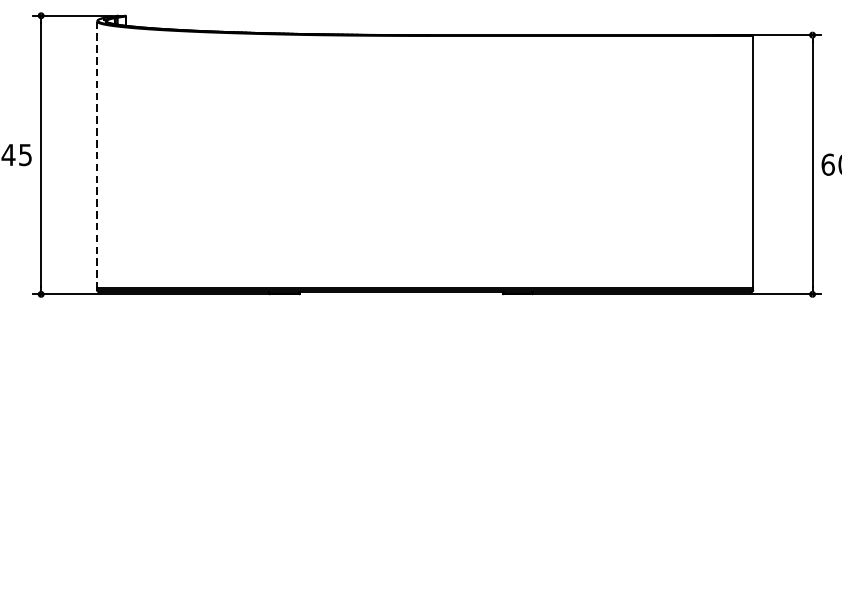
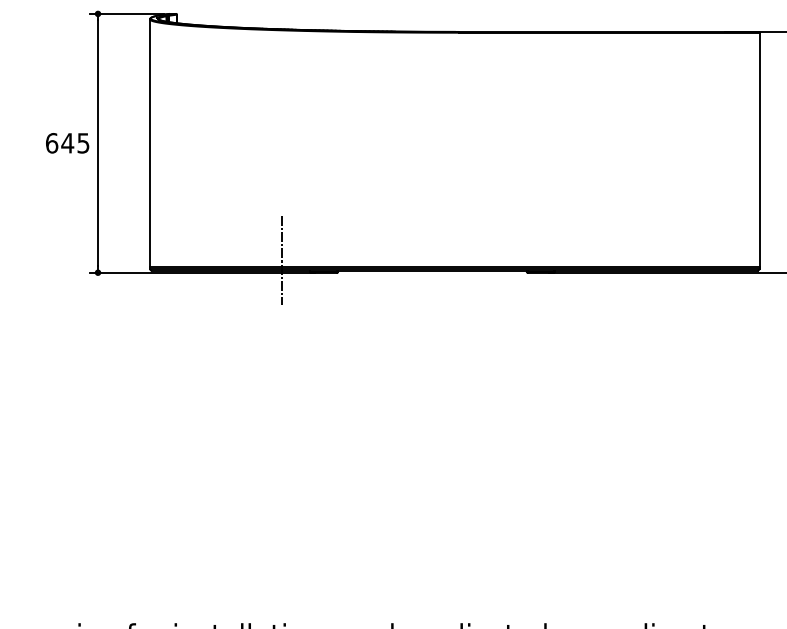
line: (97, 155) -> (150, 143), dashed -> solid
line: (239, 281) -> (282, 260), added

